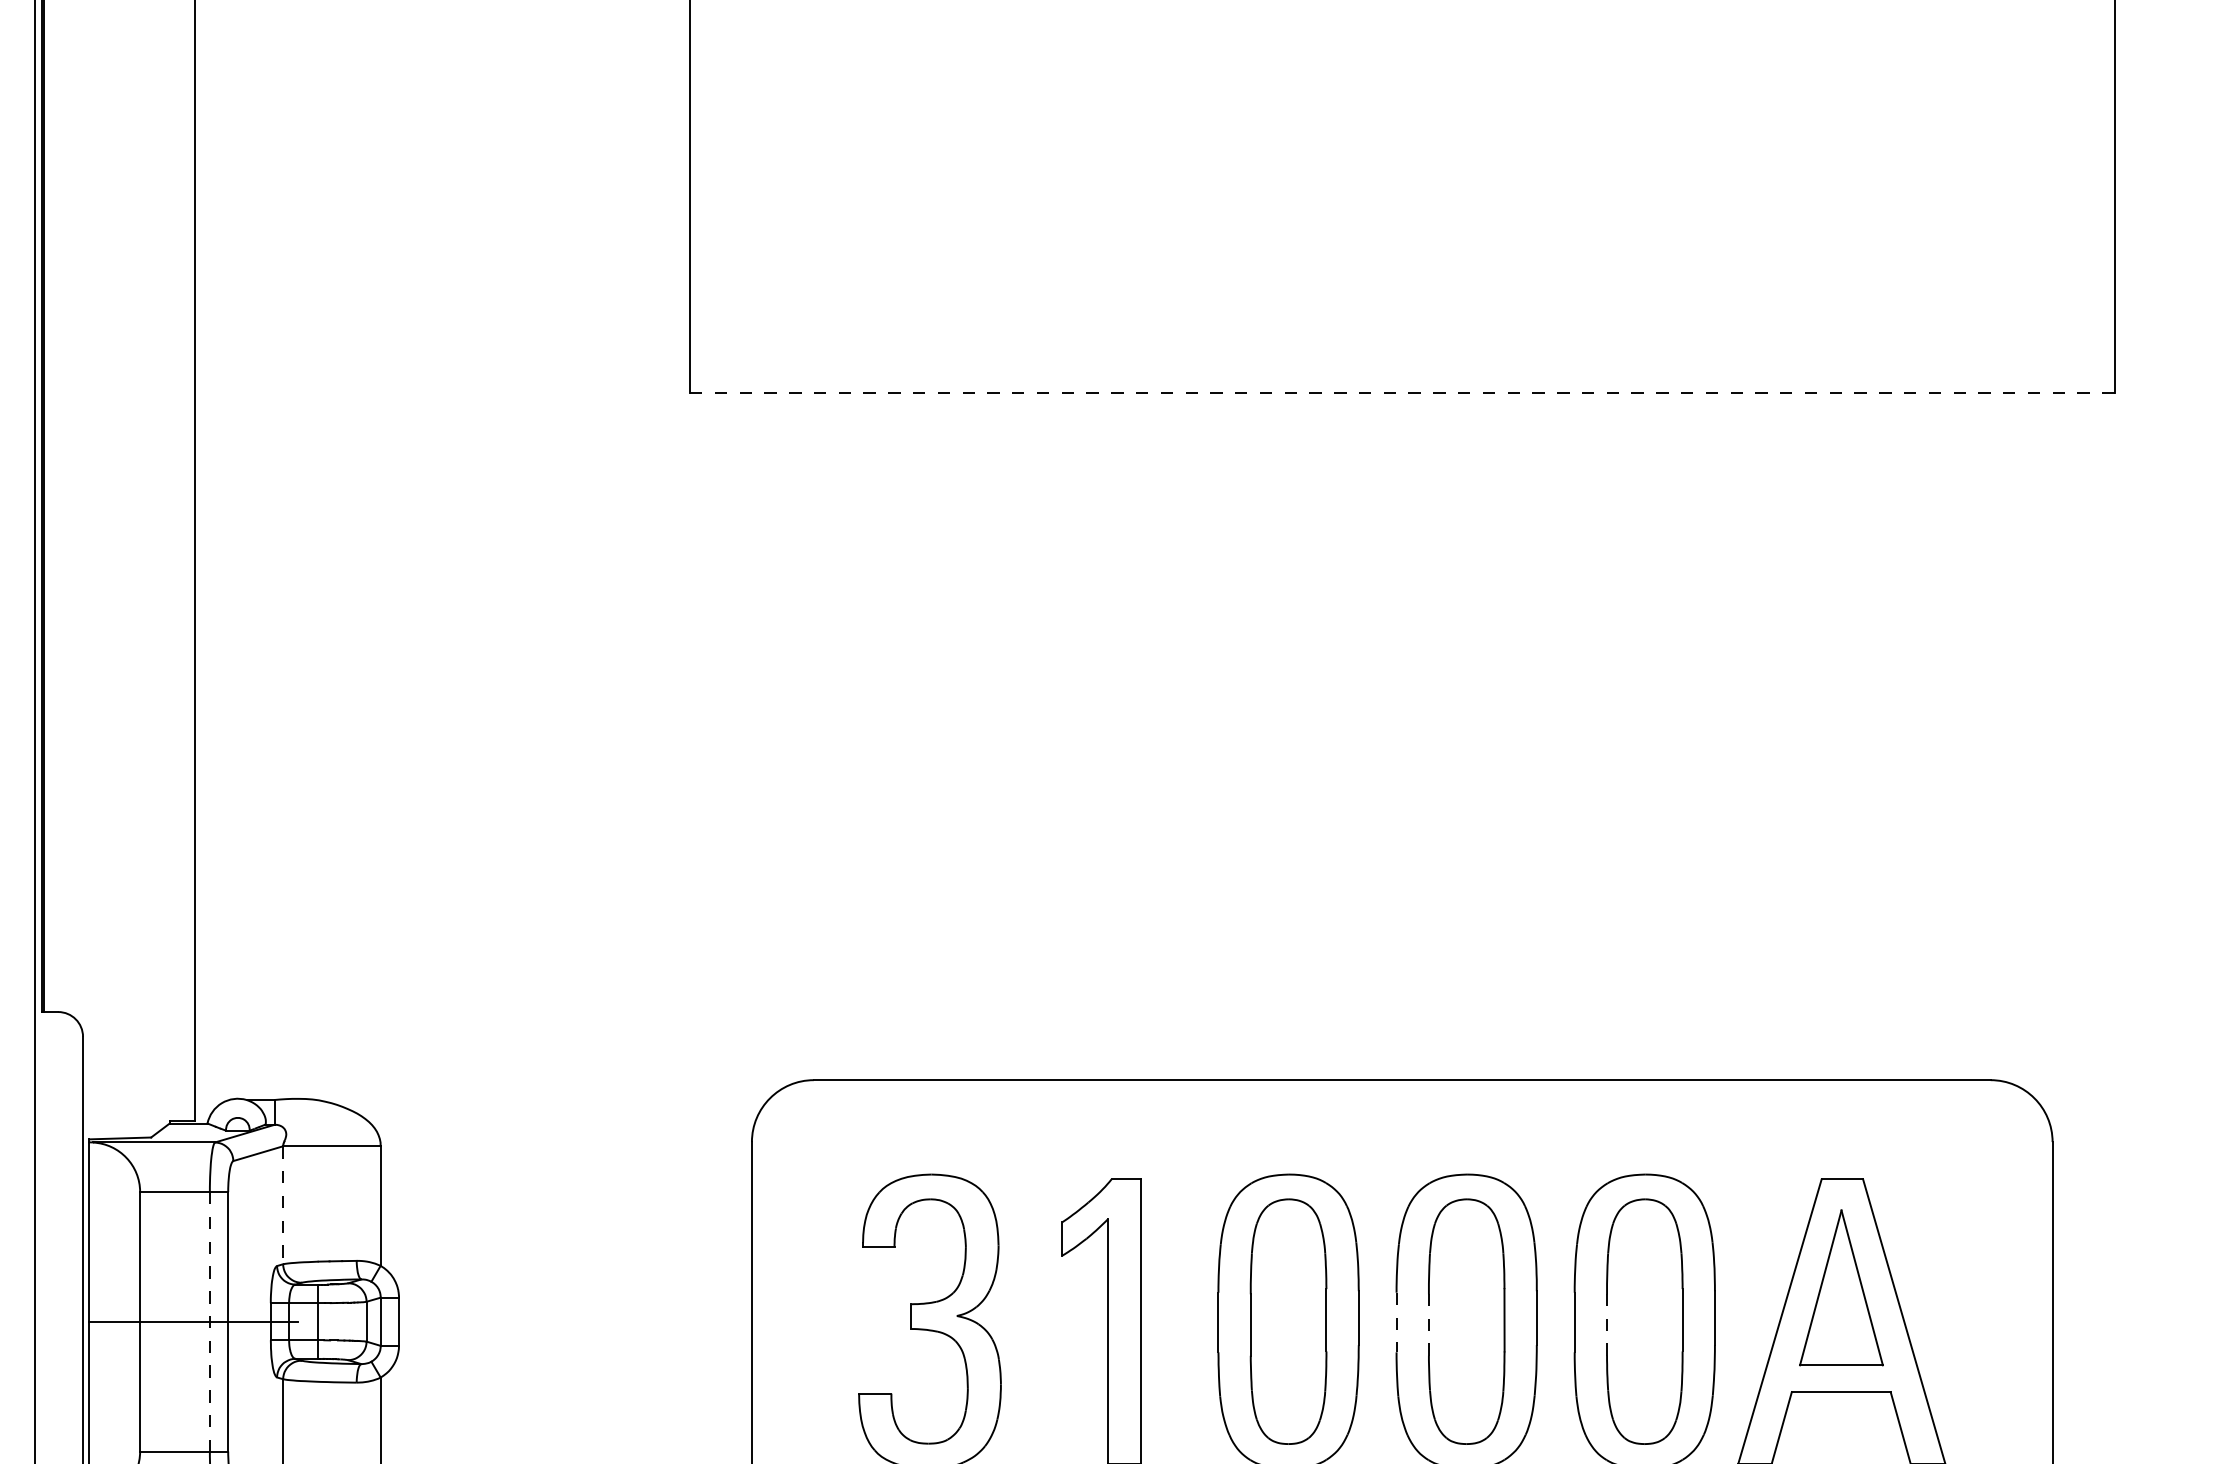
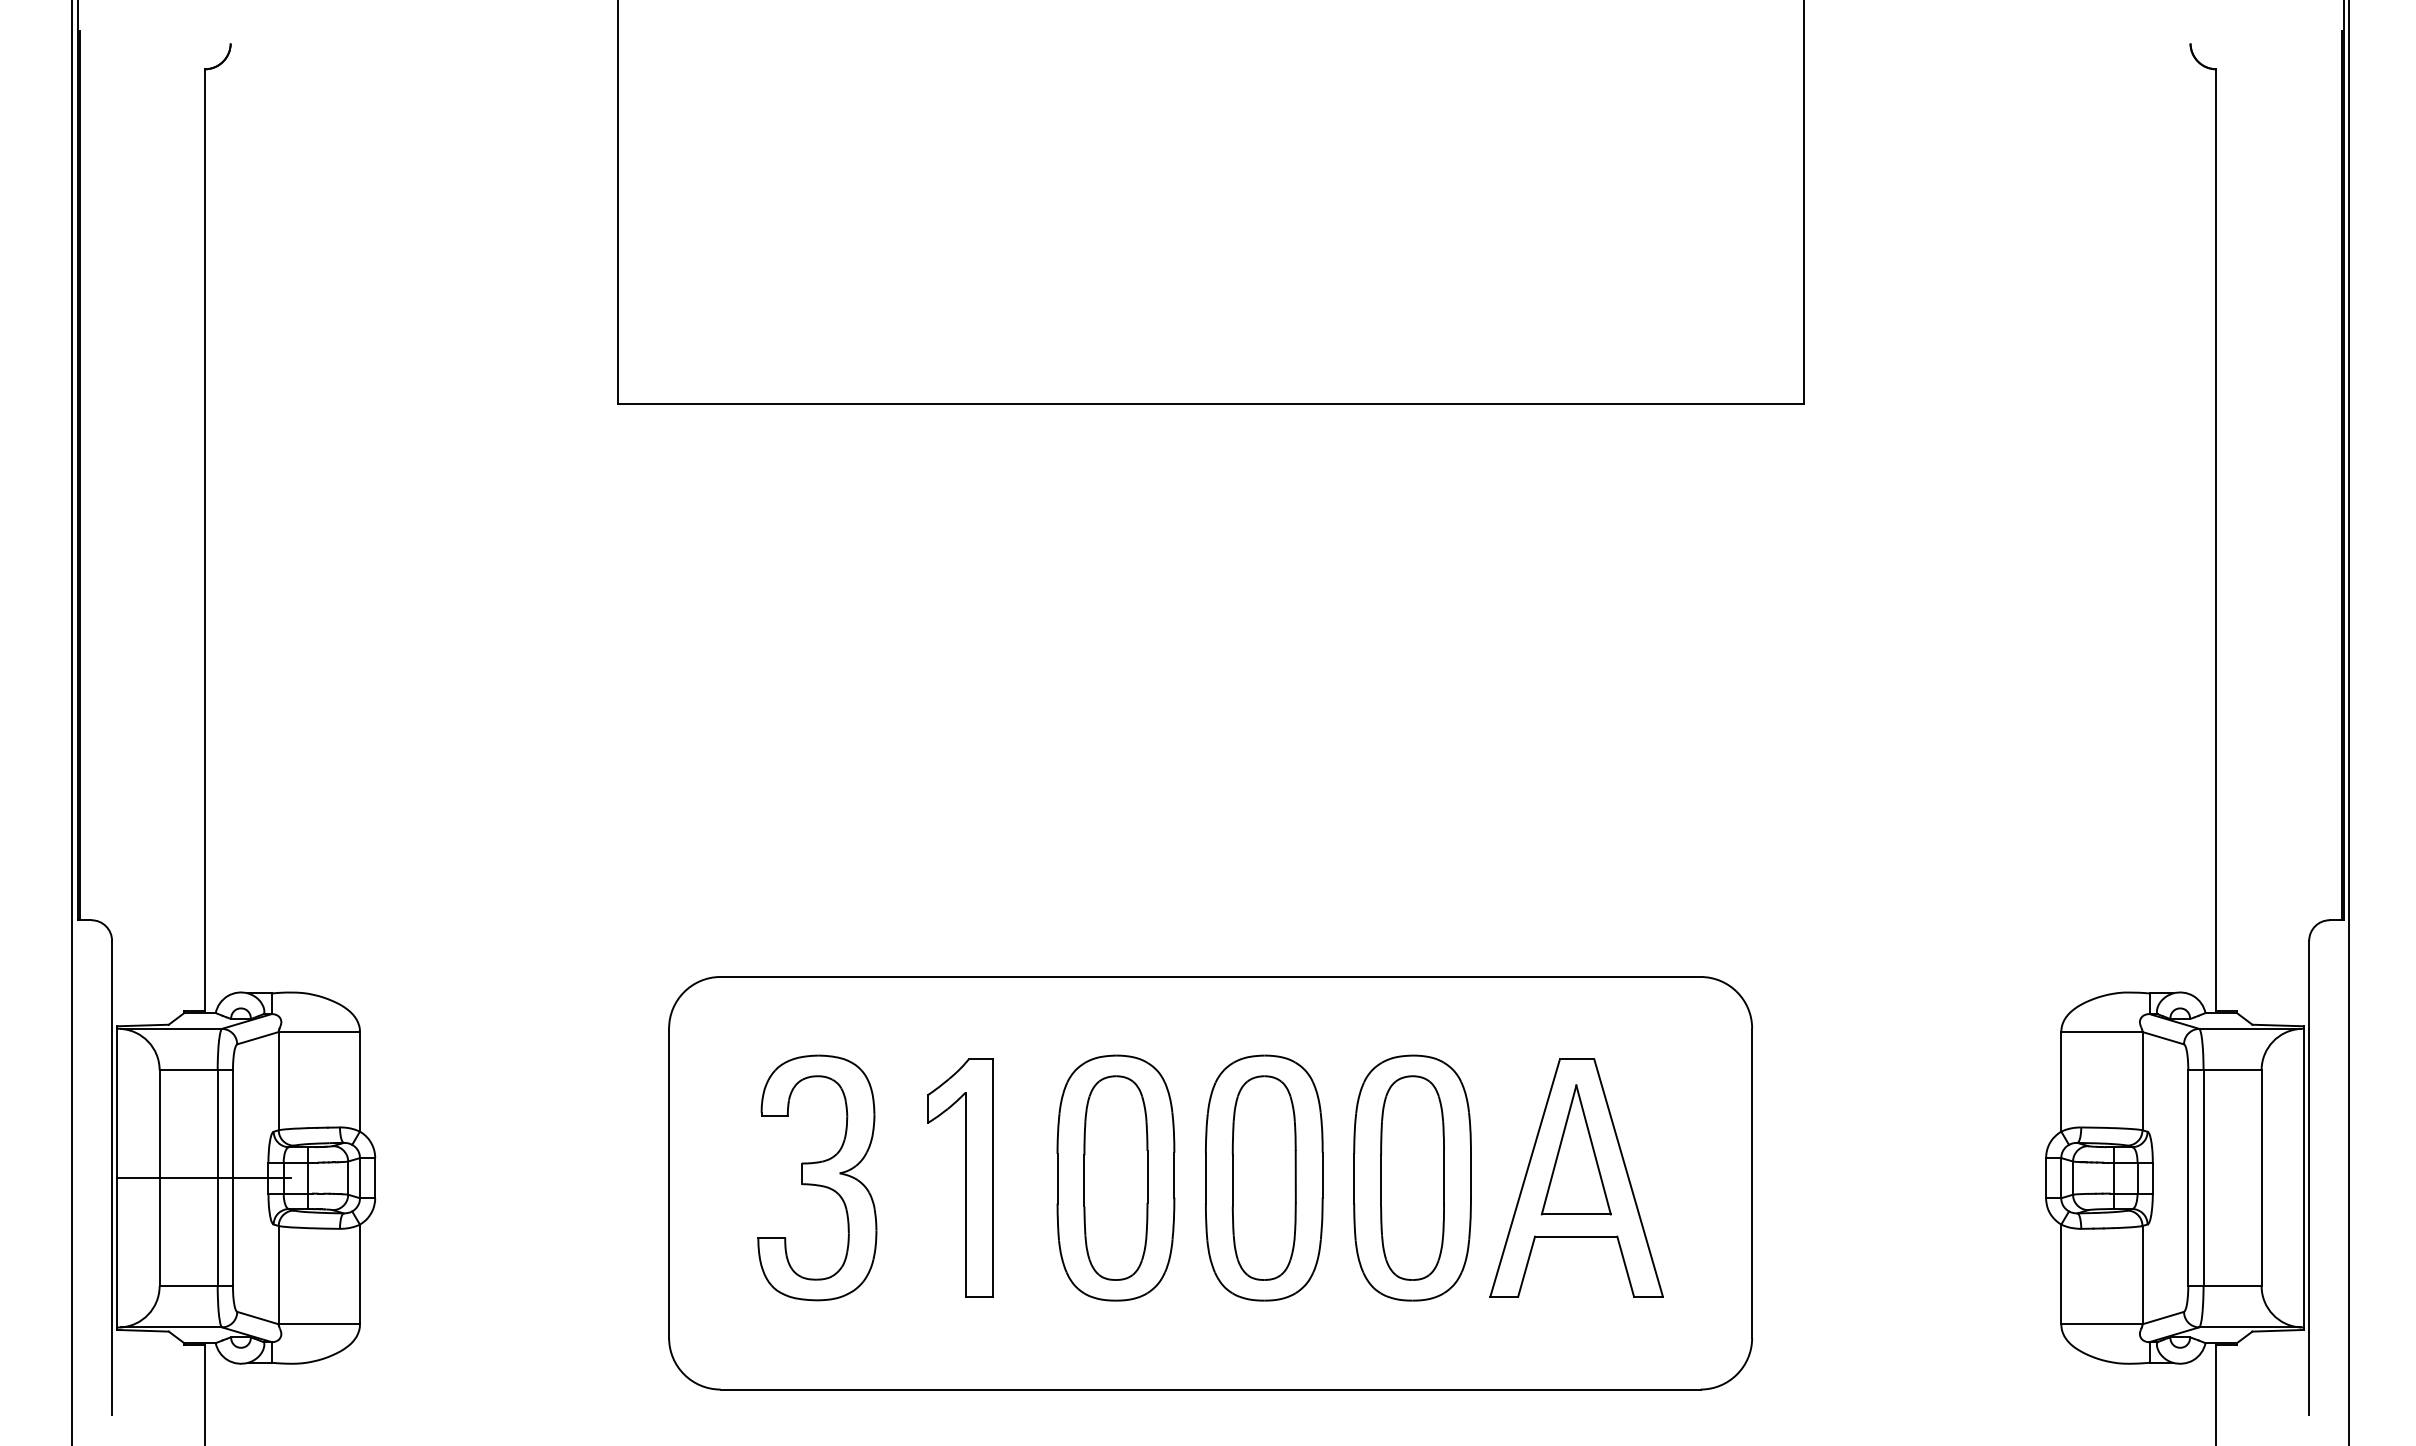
line: (1403, 392) -> (1211, 404), dashed -> solid
line: (282, 1205) -> (278, 1081), dashed -> solid
line: (209, 1322) -> (217, 1178), dashed -> solid
line: (1396, 1322) -> (1205, 1178), dashed -> solid
line: (1428, 1324) -> (1232, 1180), dashed -> solid
line: (1607, 1324) -> (1381, 1180), dashed -> solid

